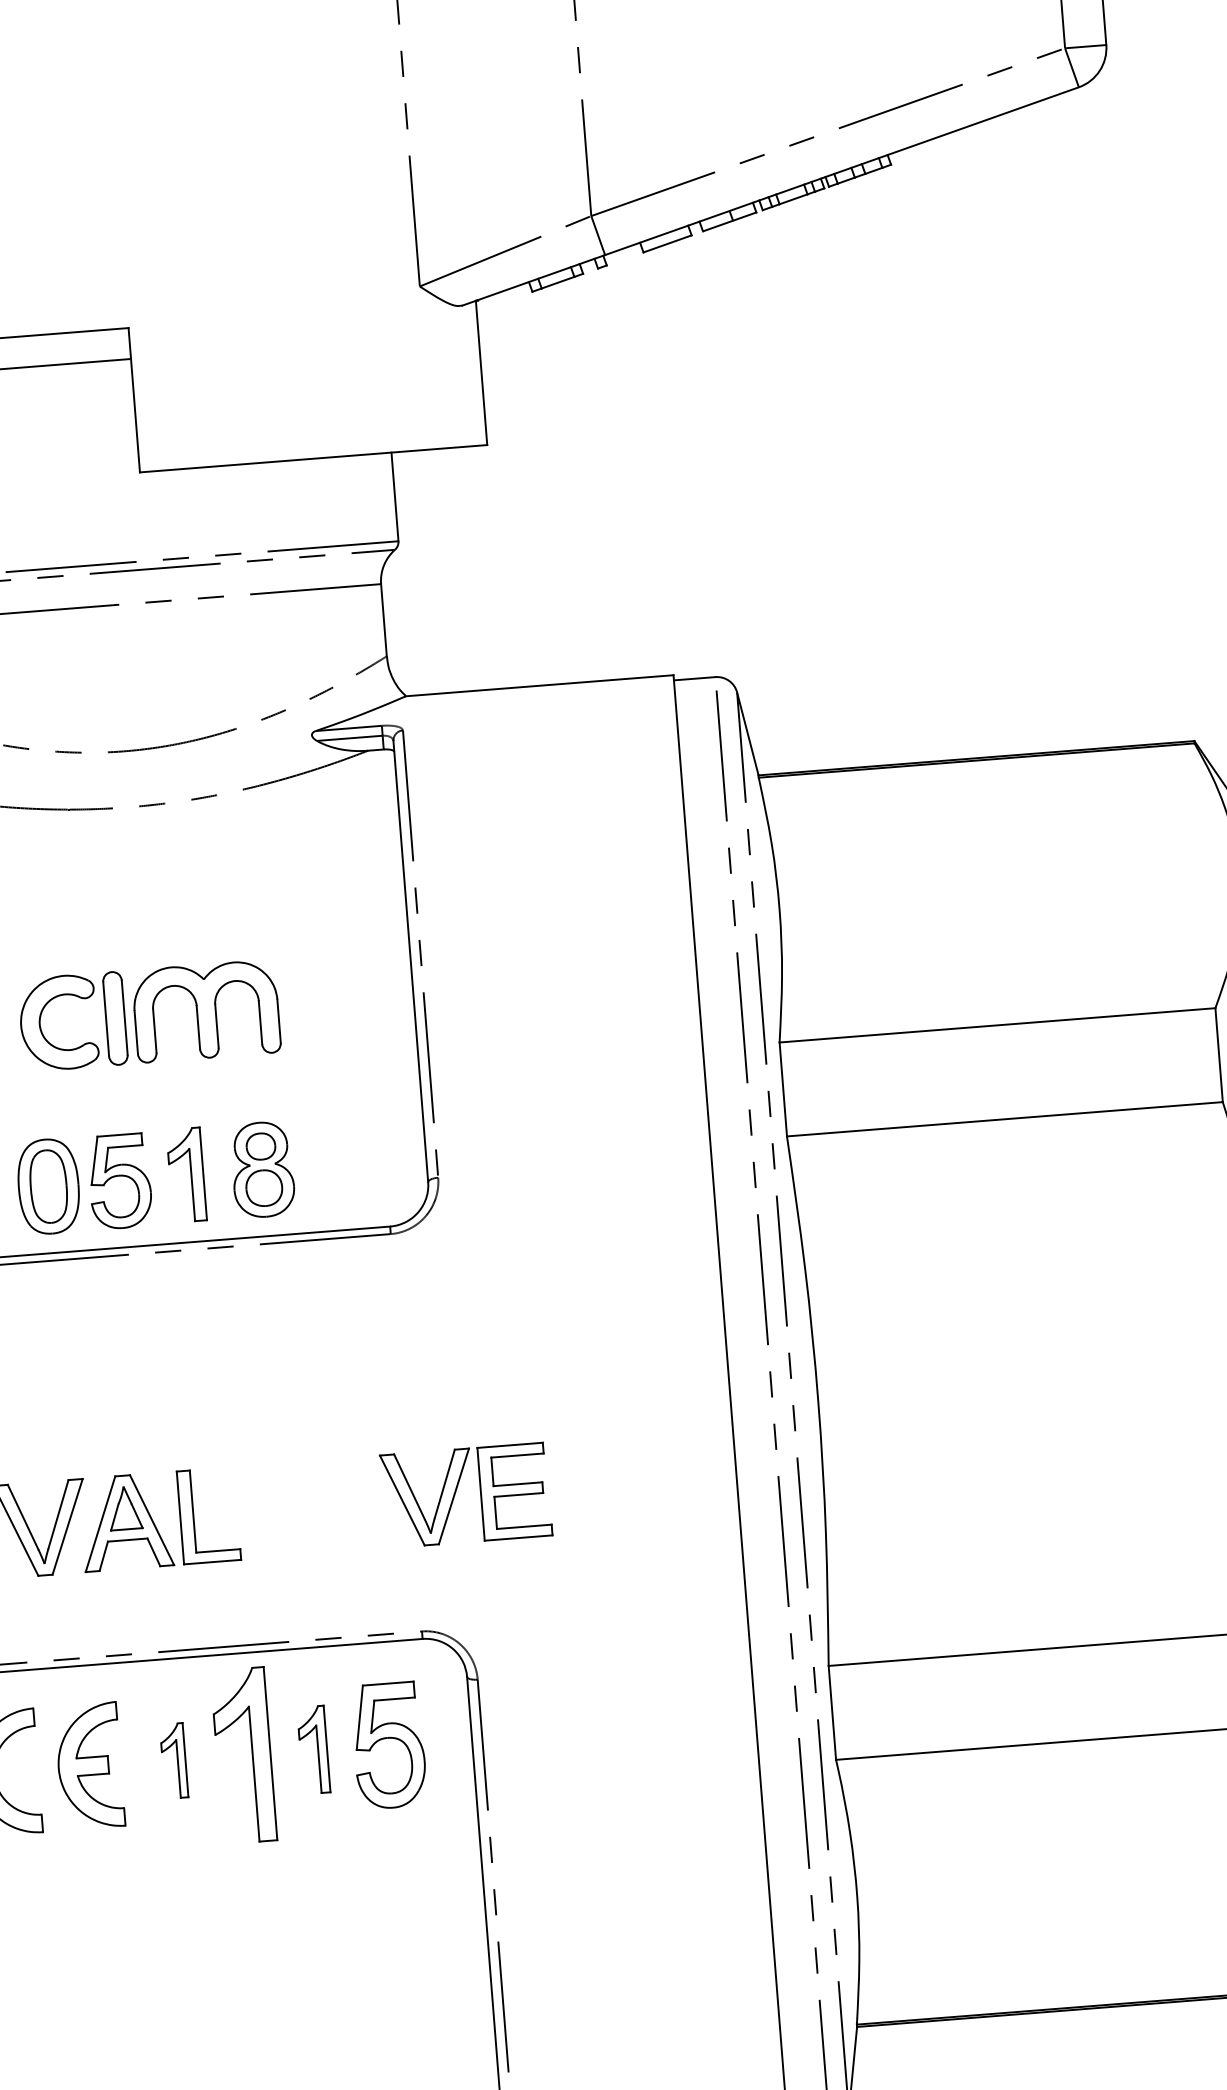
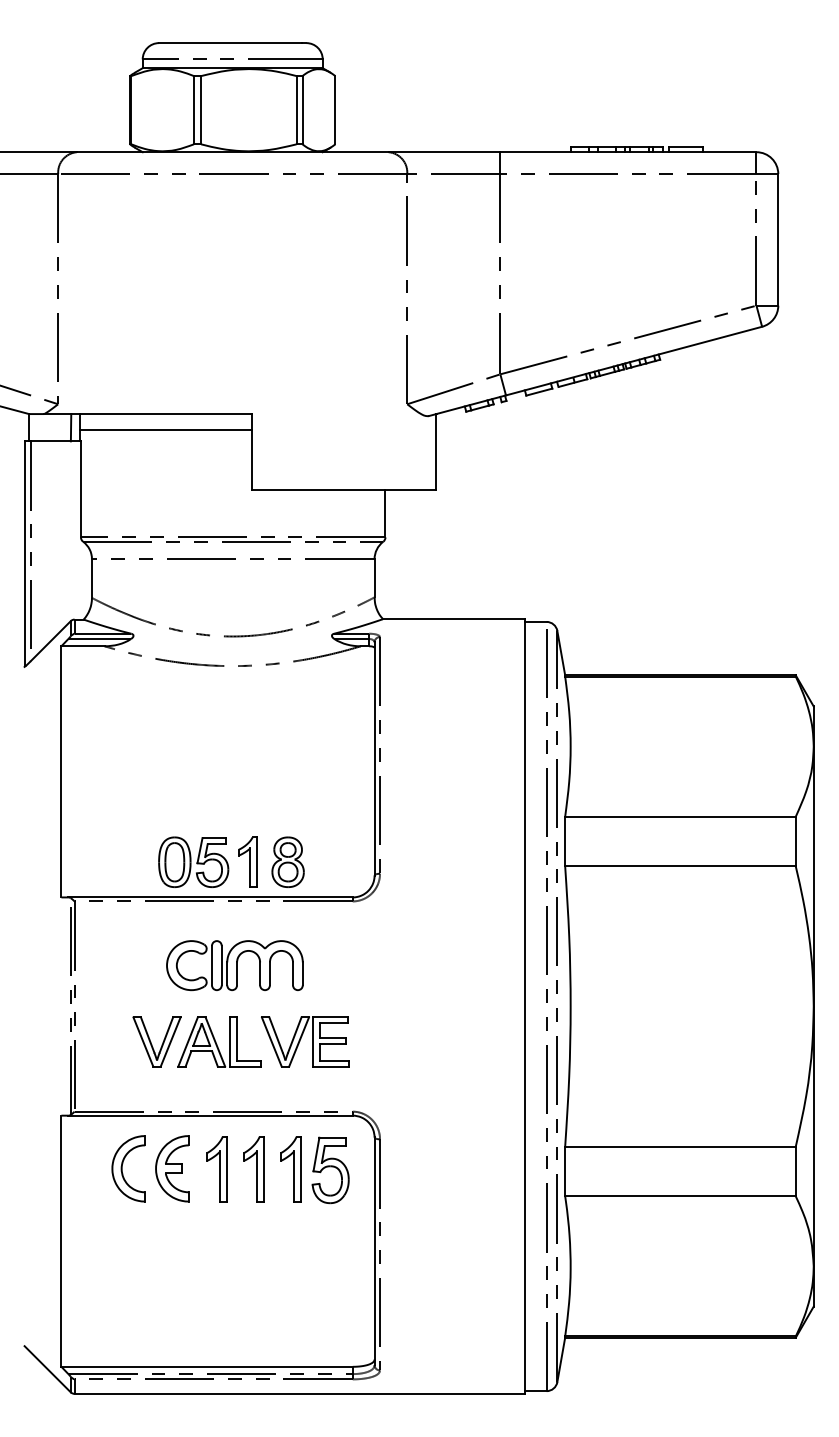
part: (148, 1015) -> (234, 965), moved
part: (465, 1494) -> (305, 1041), moved
part: (312, 1749) -> (290, 1169), size x1.43
part: (243, 1755) -> (253, 1169), size x0.71
part: (173, 1760) -> (216, 1169), size x1.67

